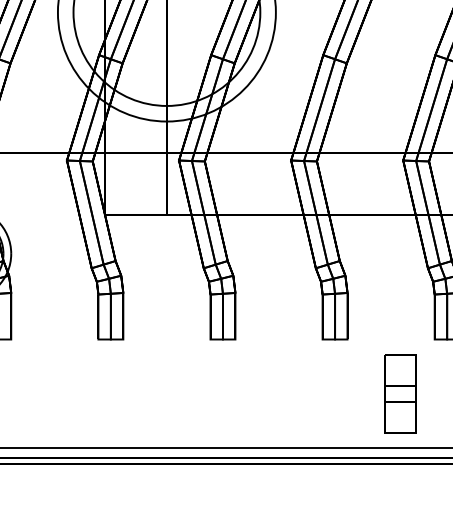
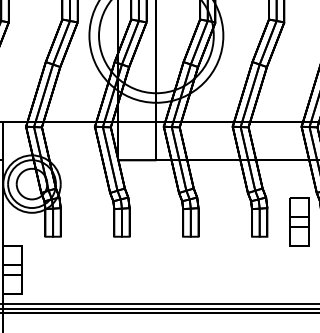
part: (399, 392) -> (299, 221), moved

